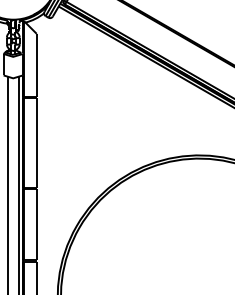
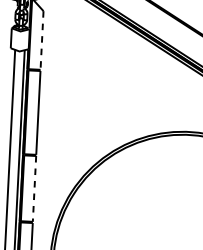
line: (36, 65) -> (41, 40), solid -> dashed
line: (36, 225) -> (34, 189), solid -> dashed

